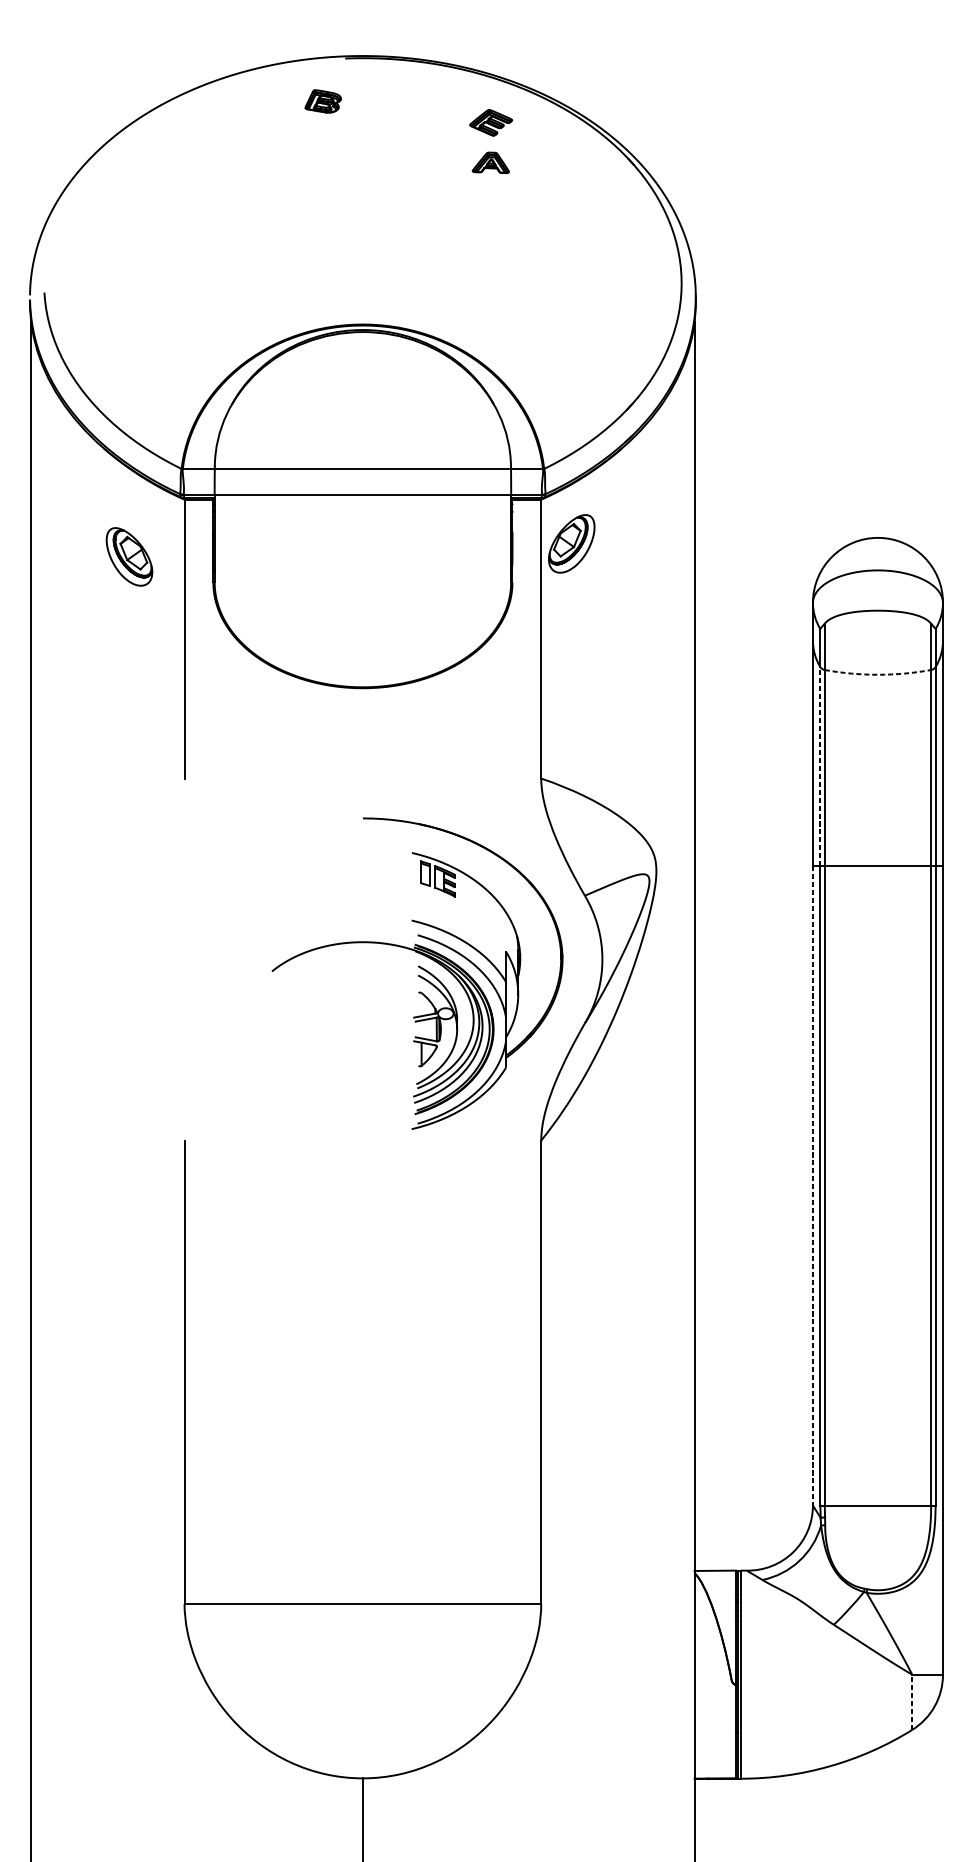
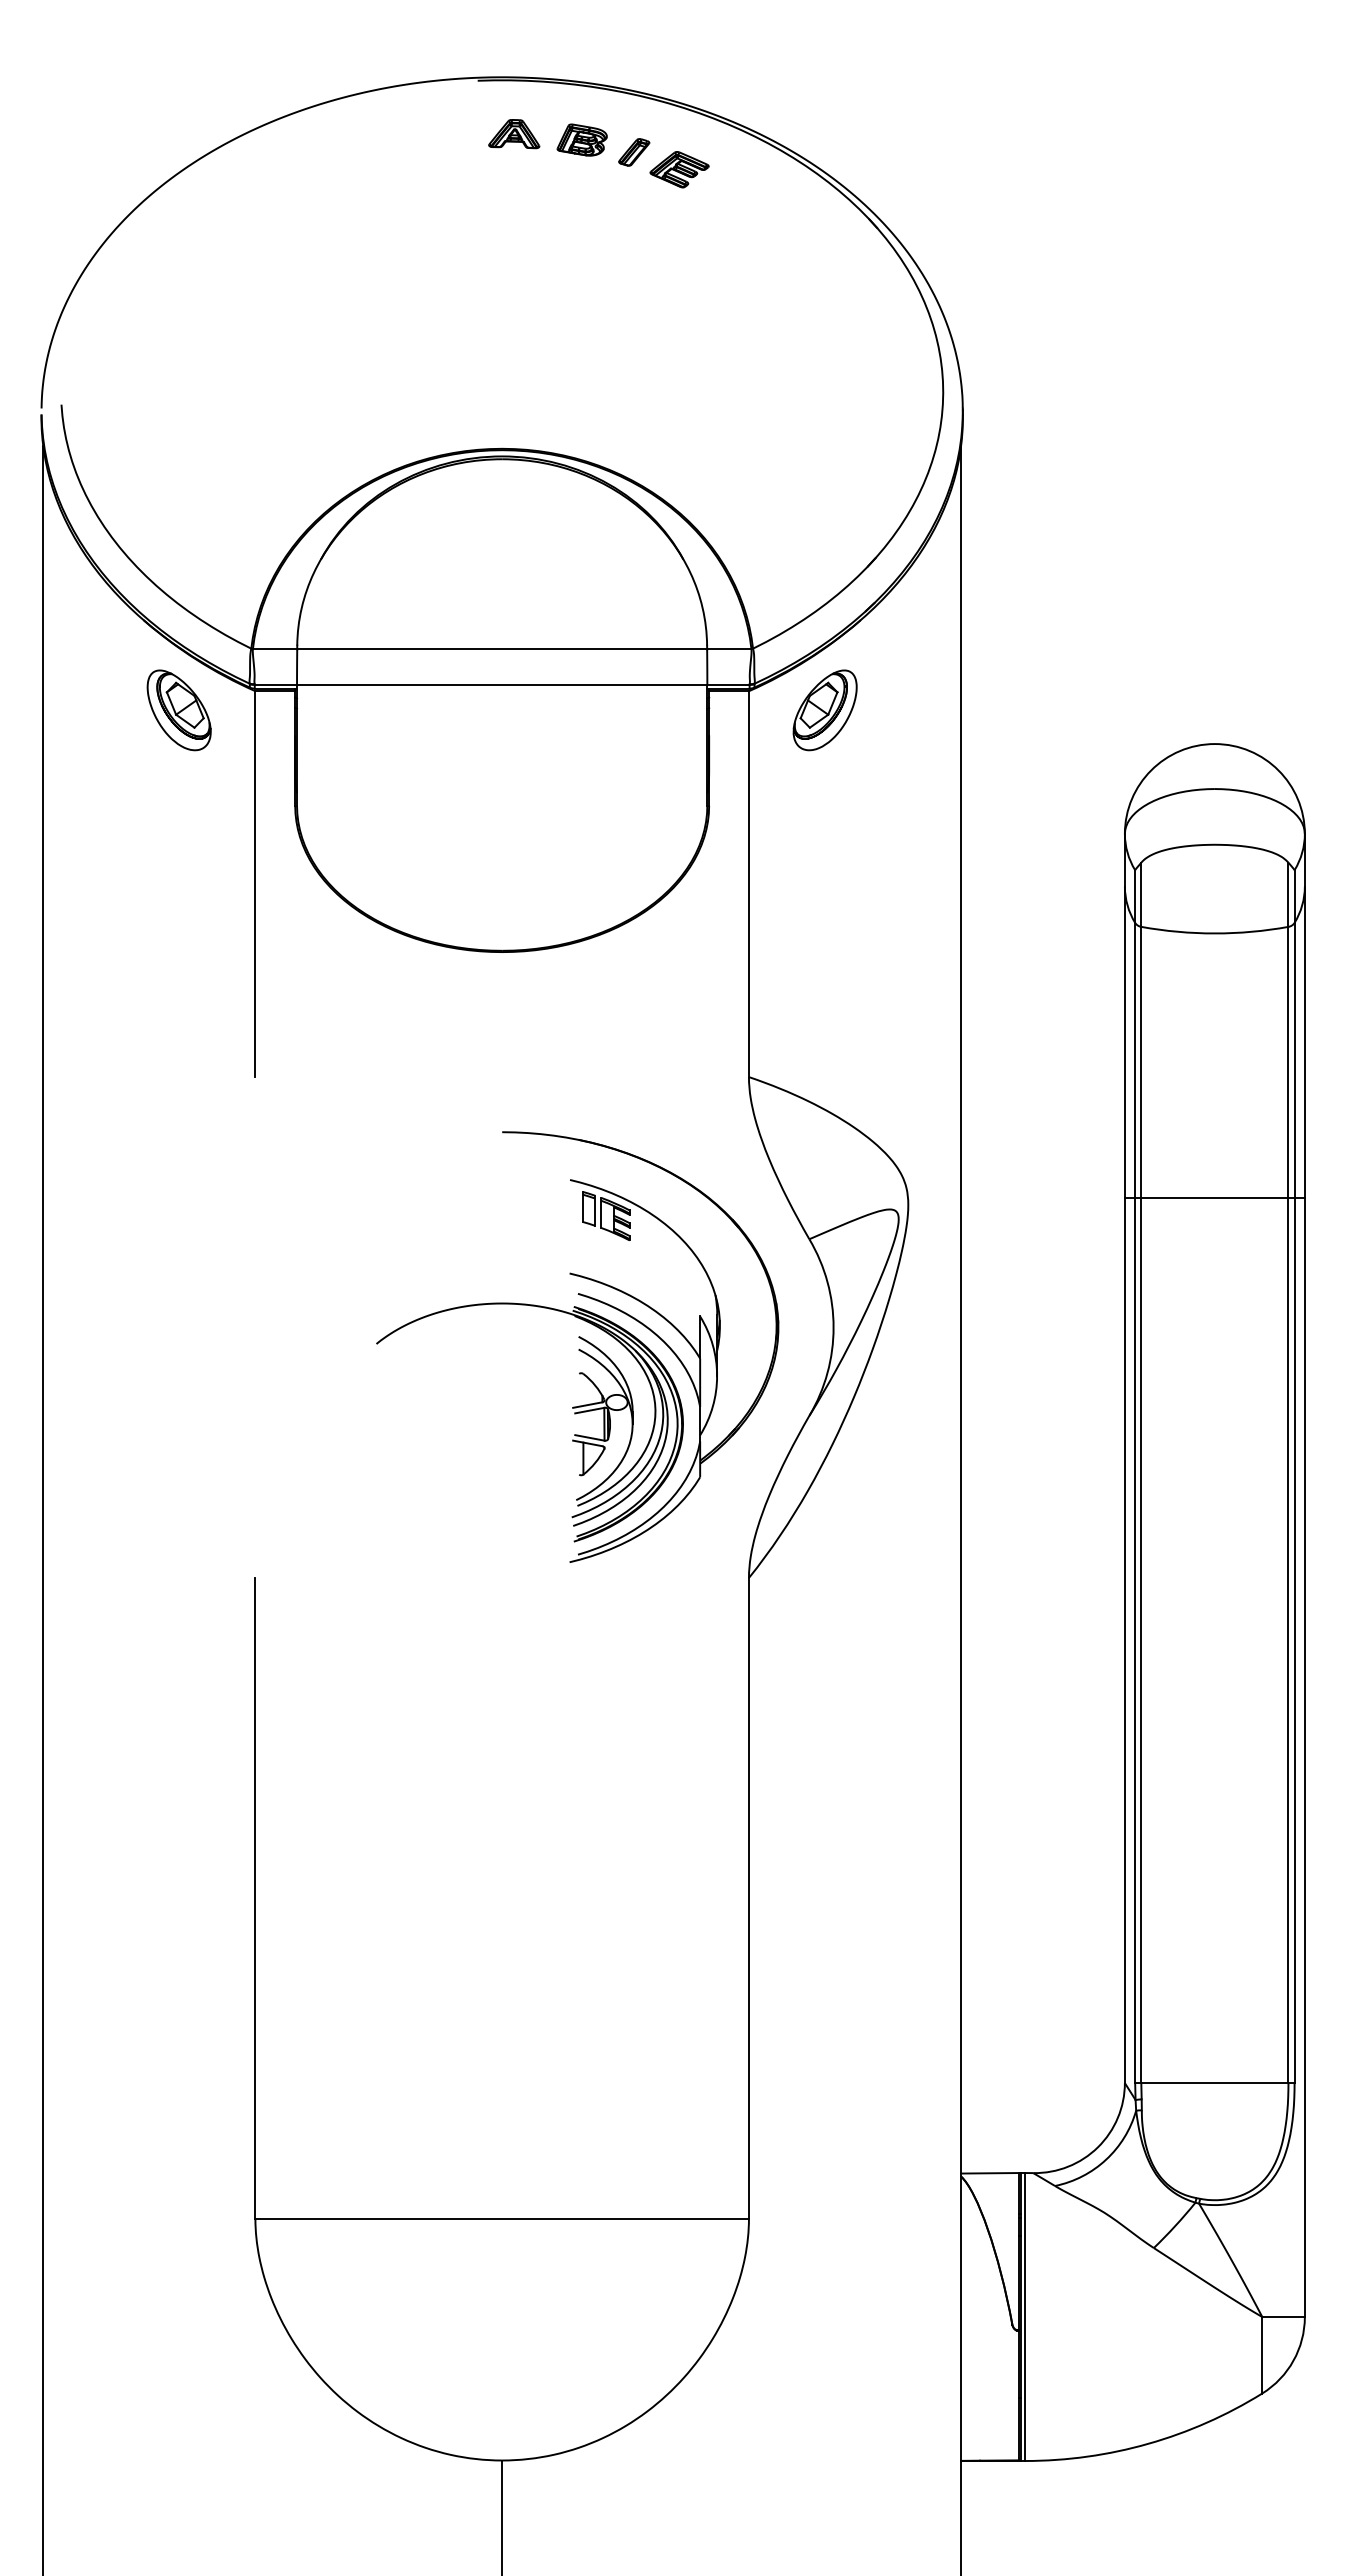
part: (322, 100) -> (581, 139), moved
part: (458, 110) -> (634, 152), added
part: (491, 163) -> (514, 134), moved
part: (571, 543) -> (824, 710), moved
part: (128, 557) -> (178, 710), moved
arc: (877, 674) -> (1214, 933), dashed -> solid
line: (820, 766) -> (1135, 1060), dashed -> solid
line: (812, 1186) -> (1124, 1641), dashed -> solid
line: (912, 1701) -> (1262, 2354), dashed -> solid

